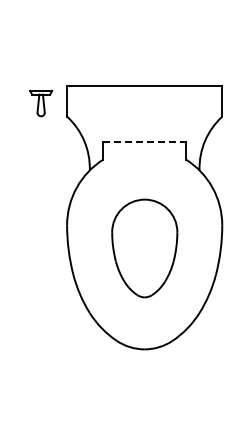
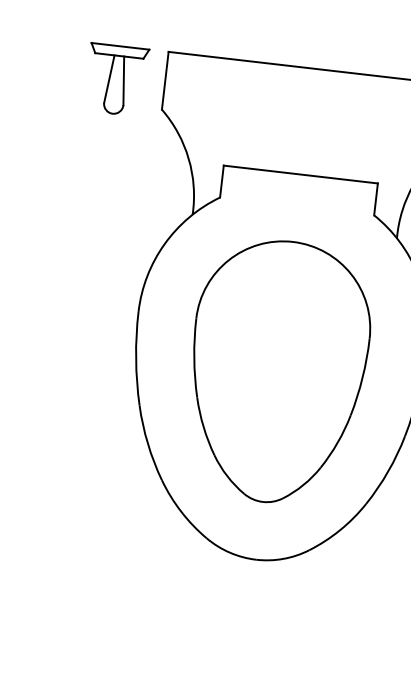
part: (40, 103) -> (115, 79), size x1.43
line: (145, 142) -> (302, 174), dashed -> solid
part: (144, 248) -> (277, 371), size x1.43

